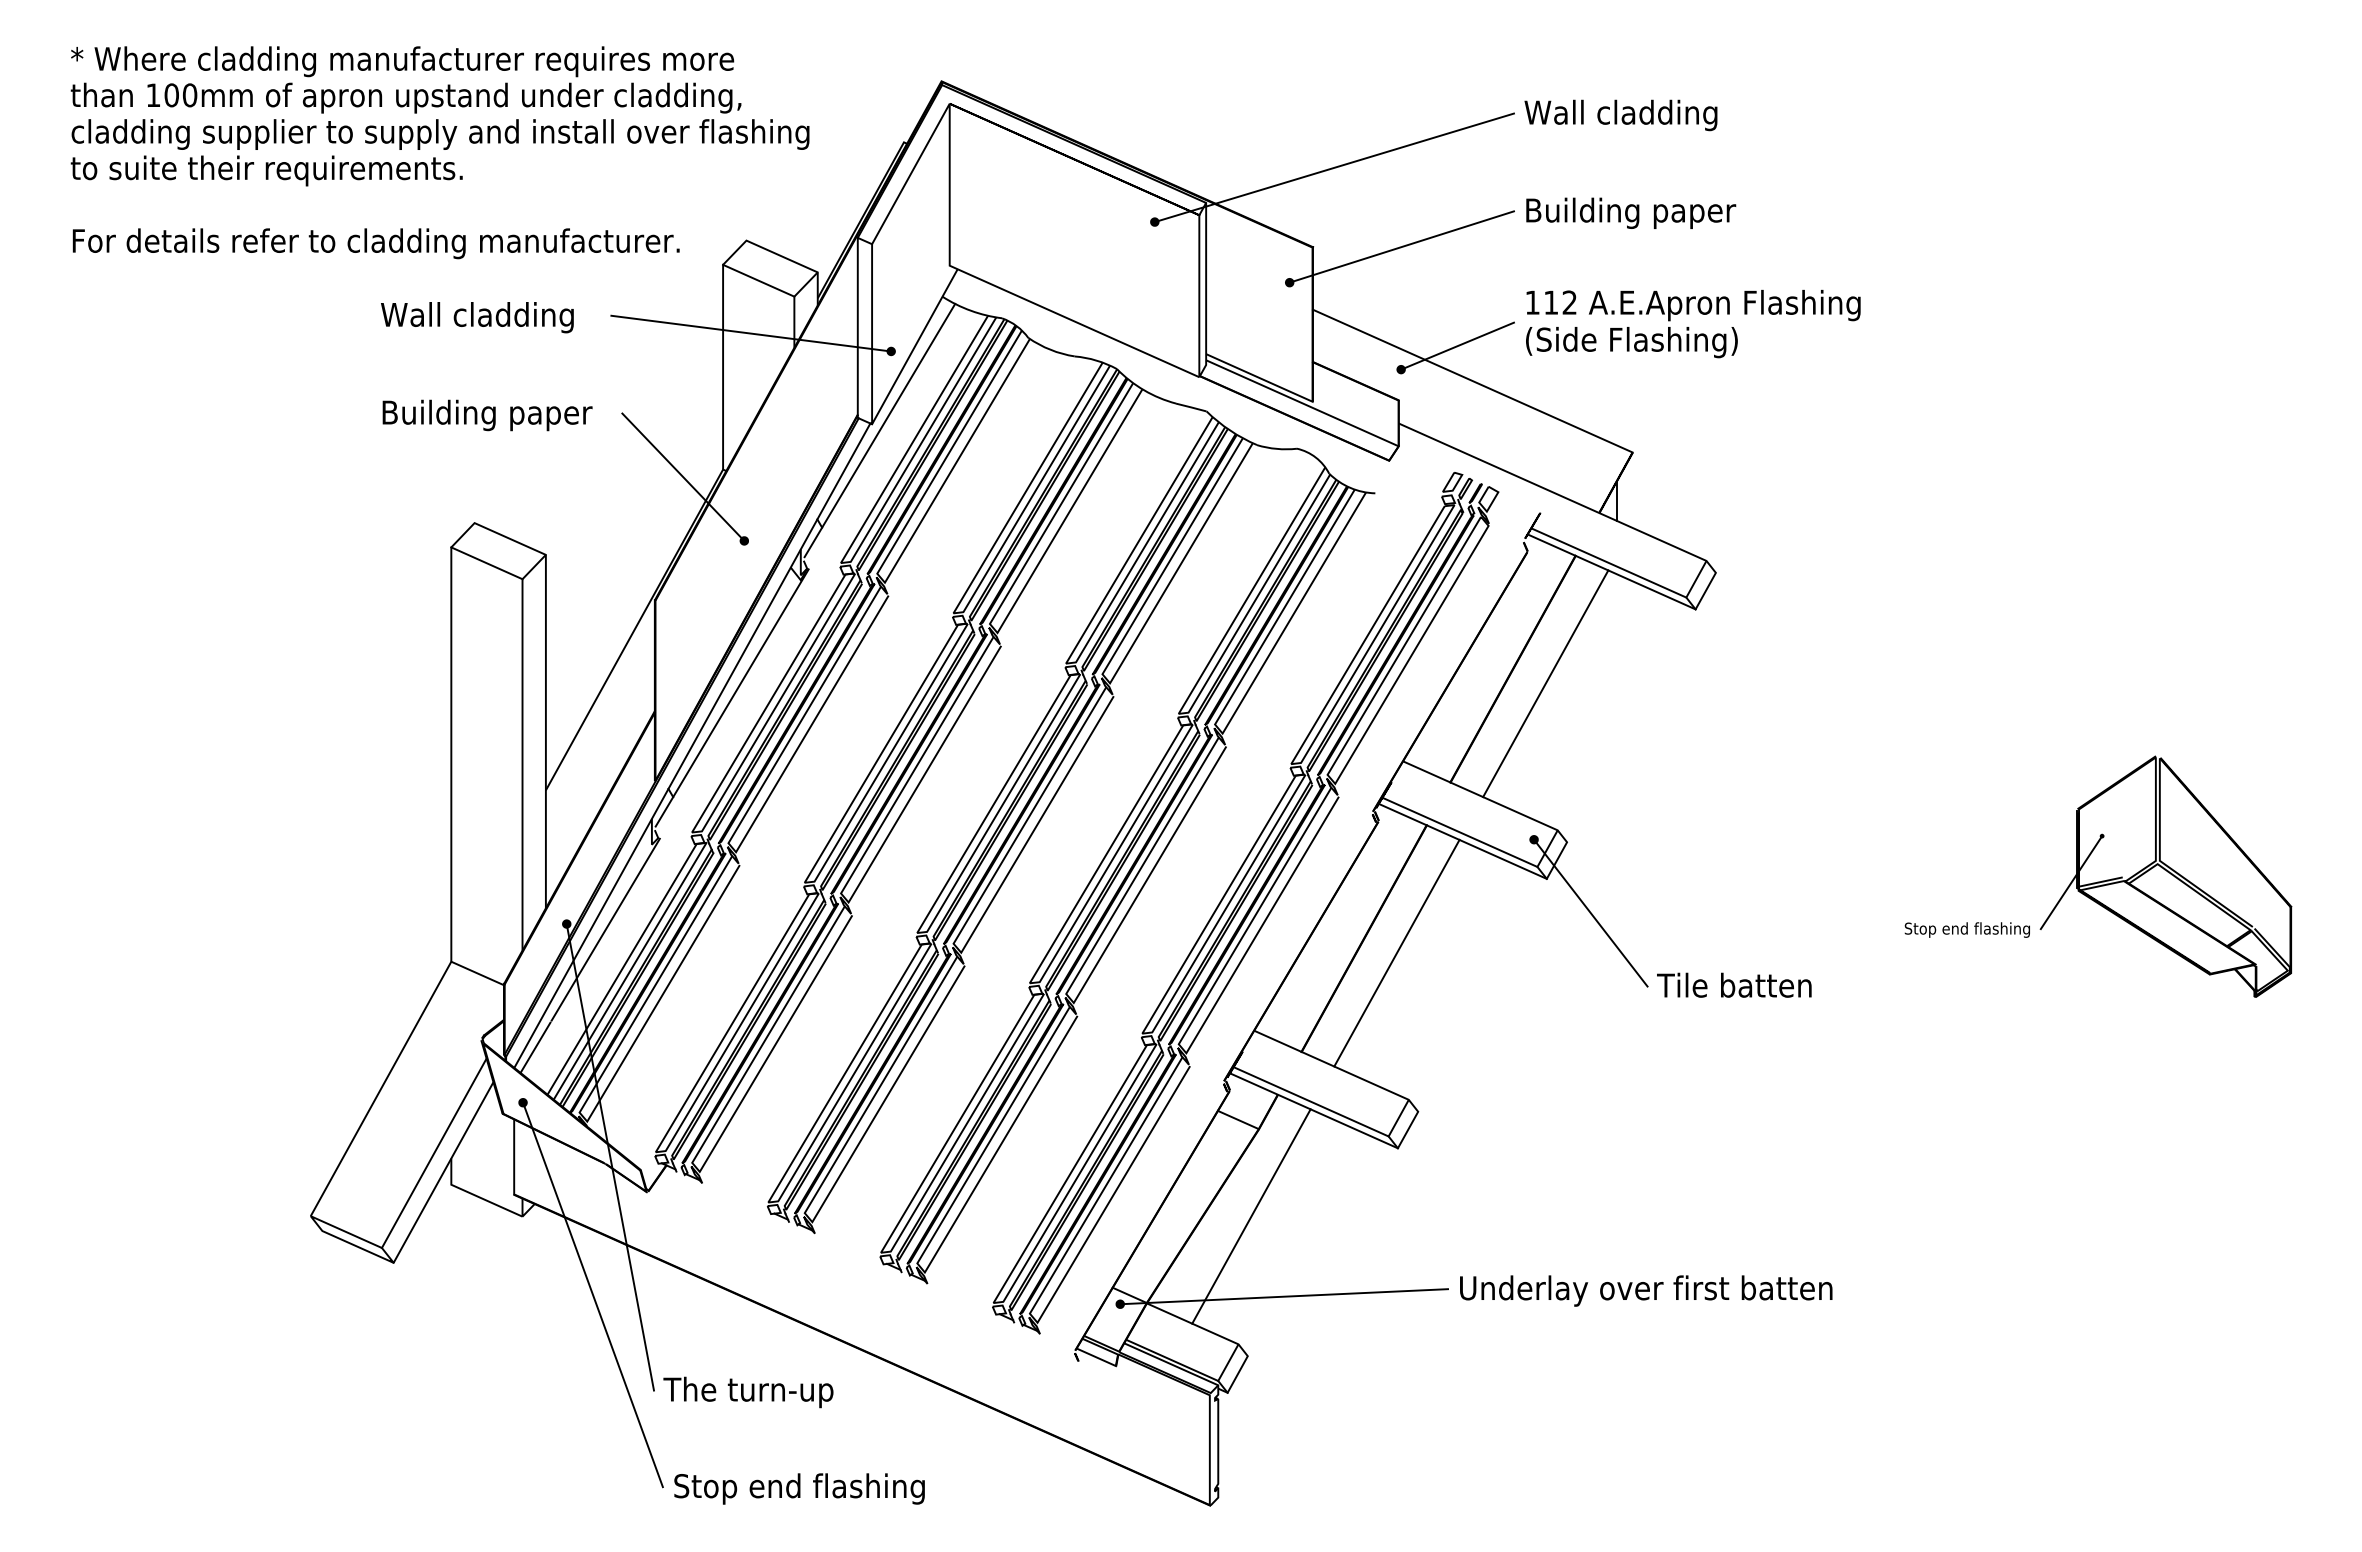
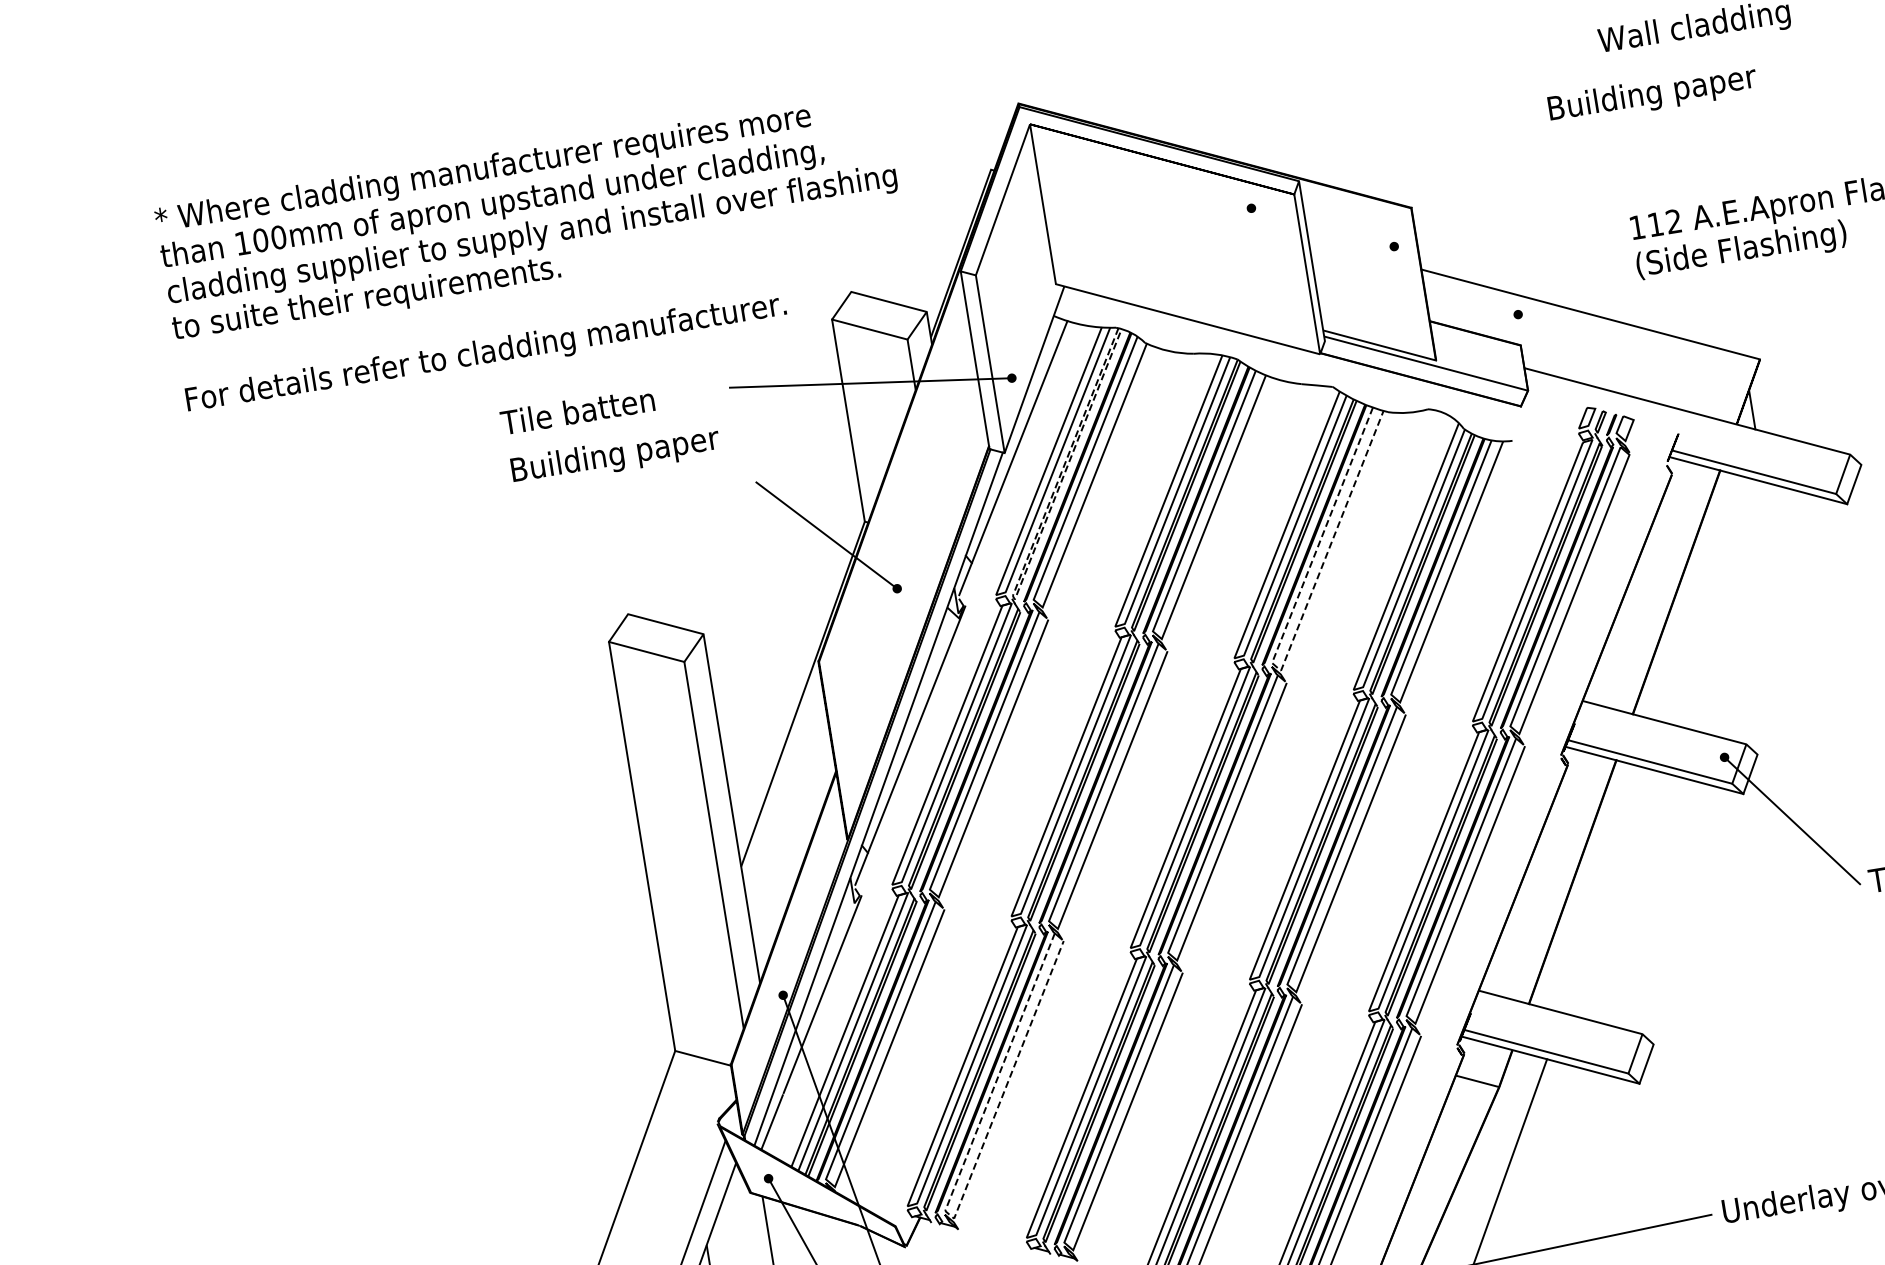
line: (1336, 166) -> (1421, 124), removed
text: (1631, 212) -> (1653, 94), moved
line: (1403, 246) -> (1500, 192), removed
text: (476, 317) -> (597, 410), Wall cladding -> Tile batten
line: (1459, 344) -> (1571, 280), removed
text: (487, 415) -> (615, 456), moved
line: (858, 569) -> (1014, 598), solid -> dashed
line: (1108, 681) -> (1279, 669), solid -> dashed
line: (1545, 683) -> (1710, 601), removed
line: (1396, 952) -> (1606, 890), removed
line: (696, 1167) -> (950, 1214), solid -> dashed

